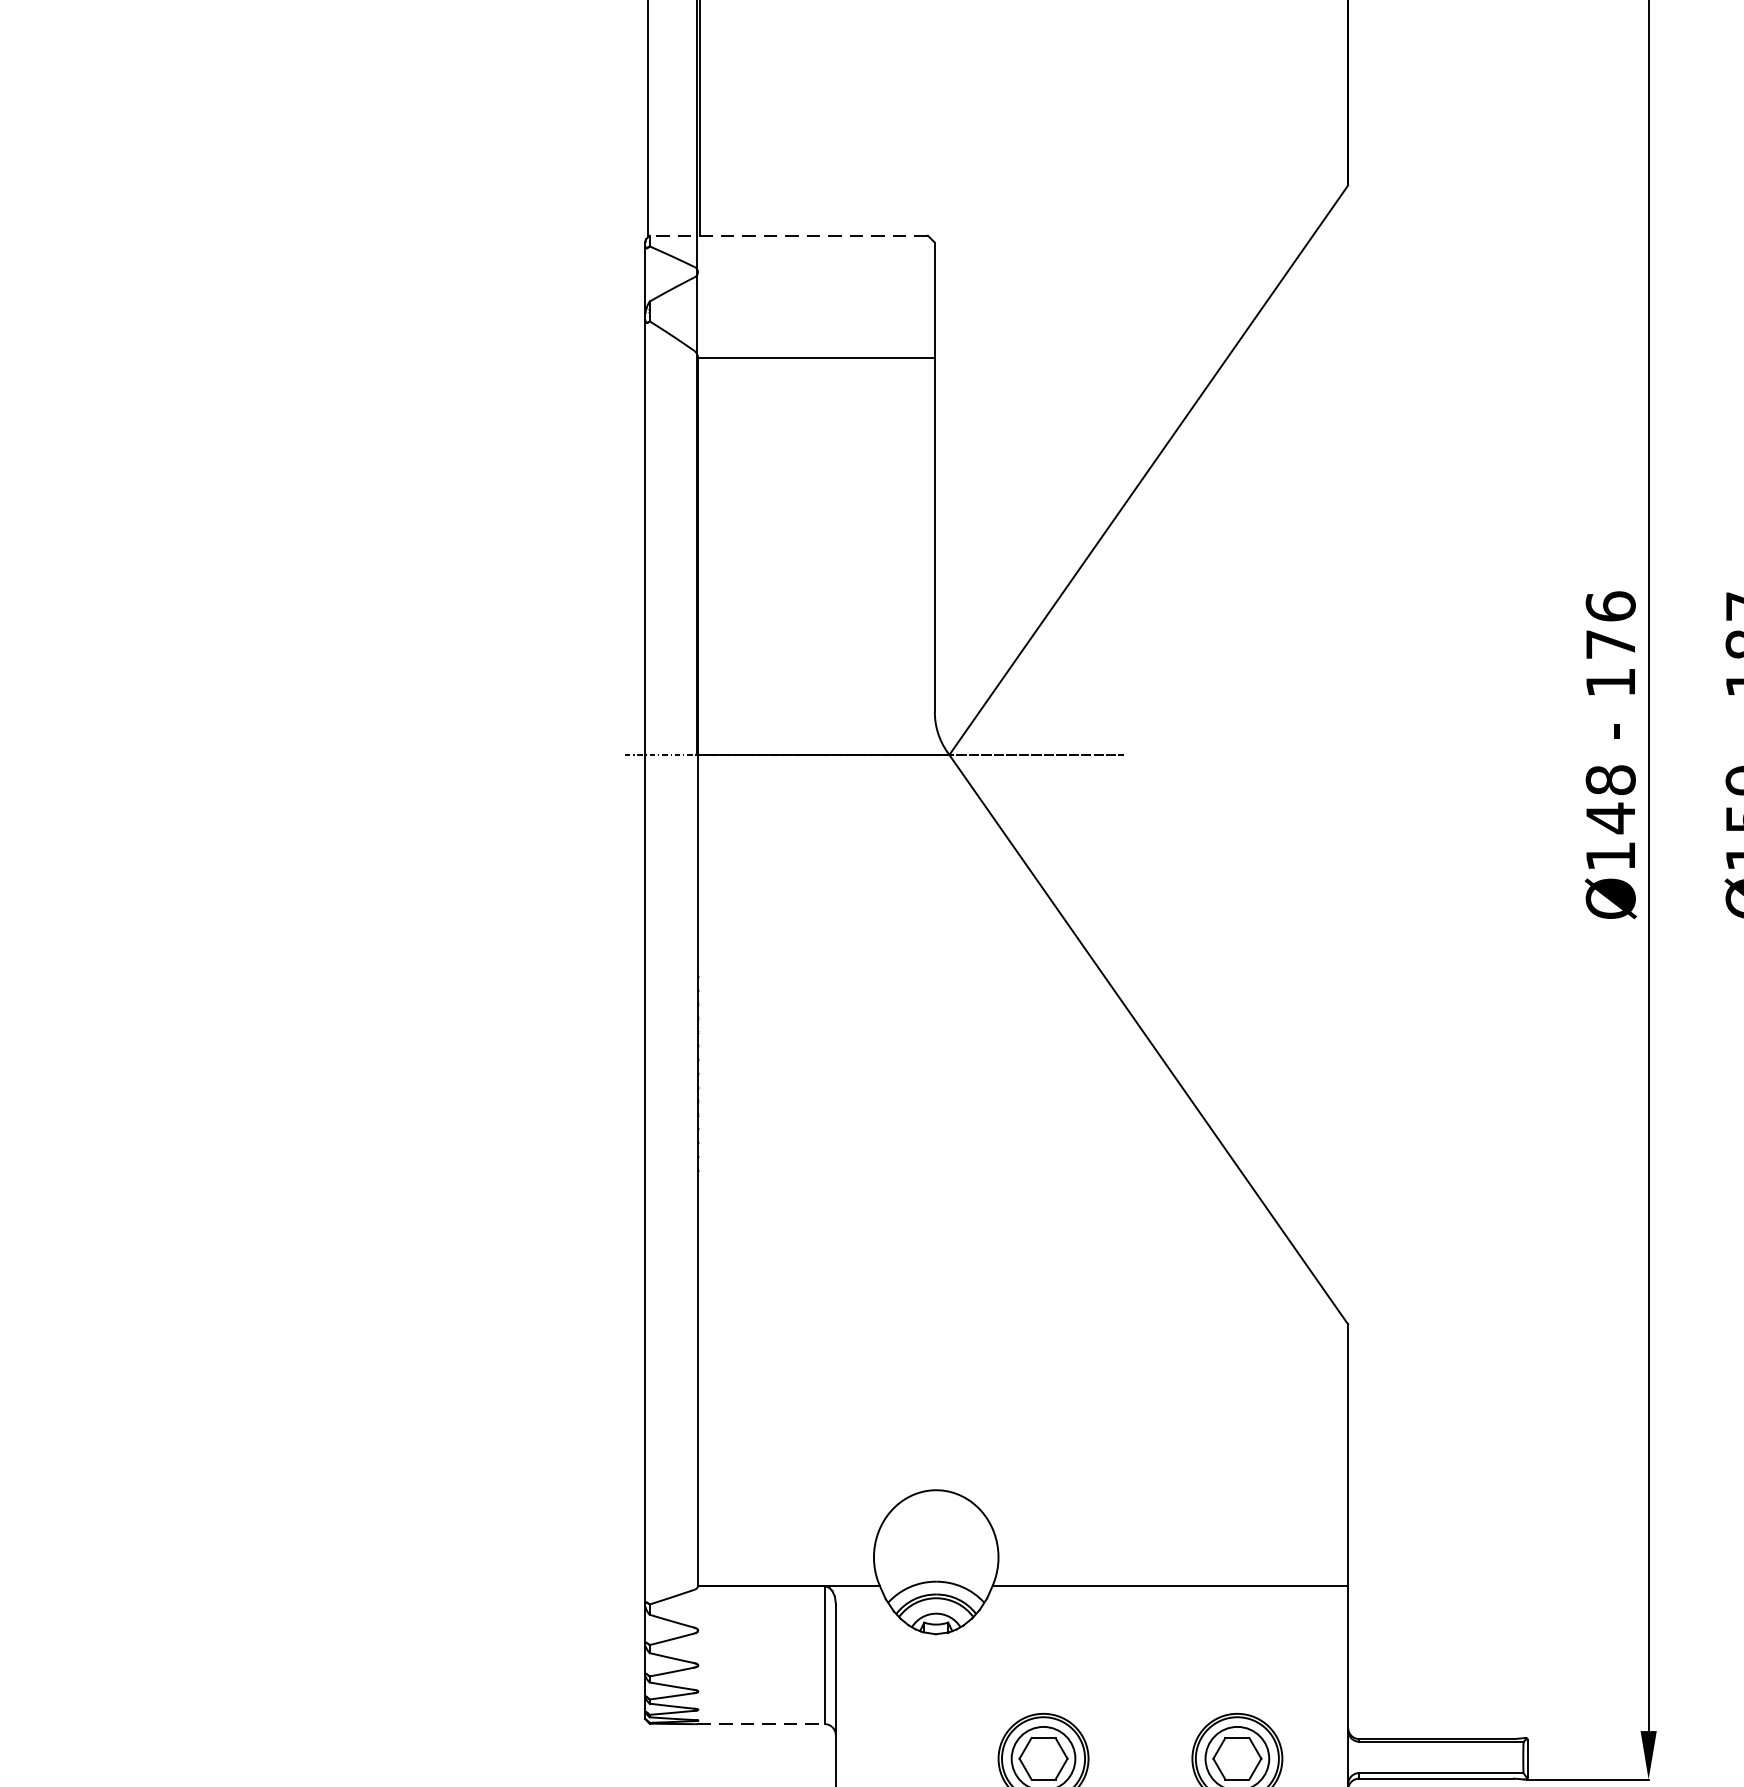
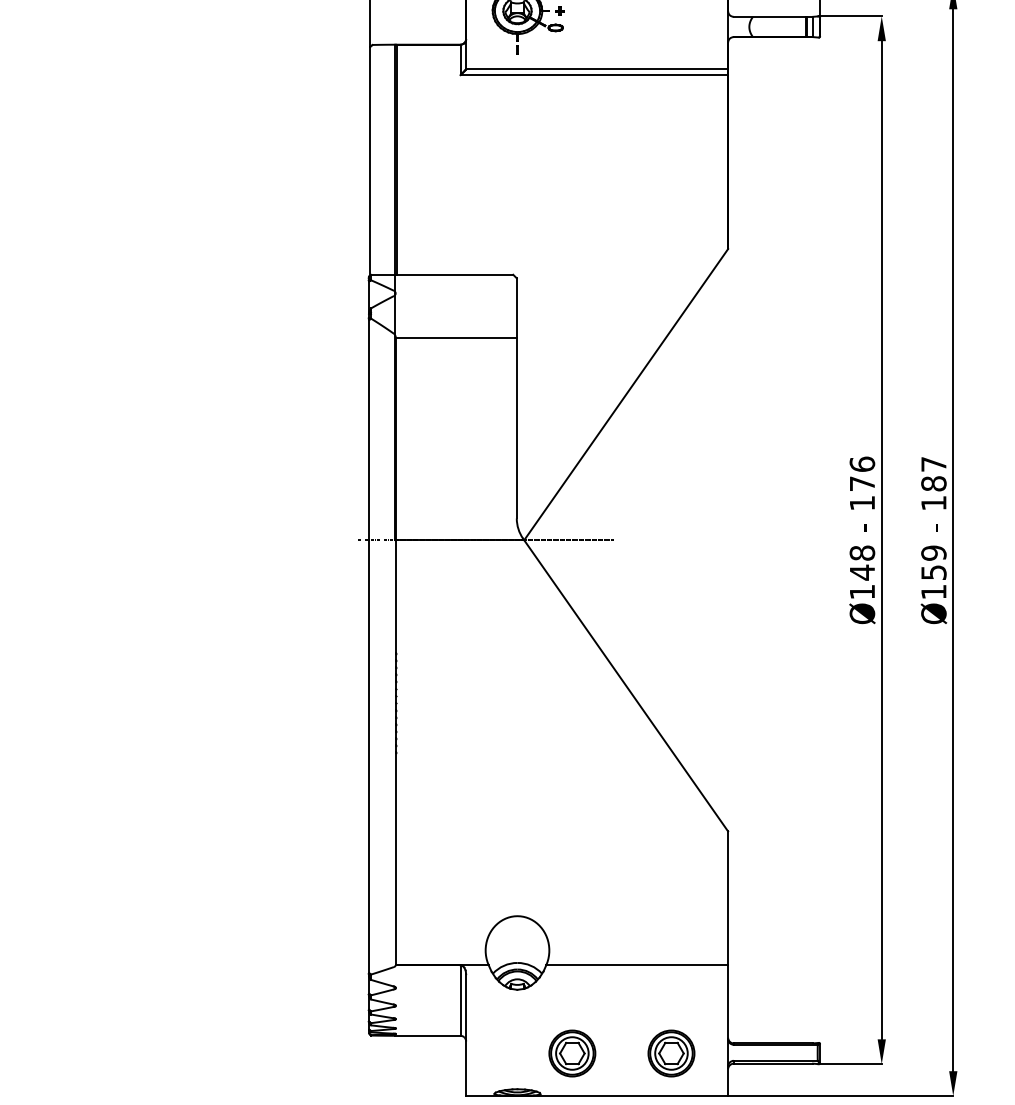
line: (787, 235) -> (441, 274), dashed -> solid
line: (760, 1723) -> (427, 1035), dashed -> solid

